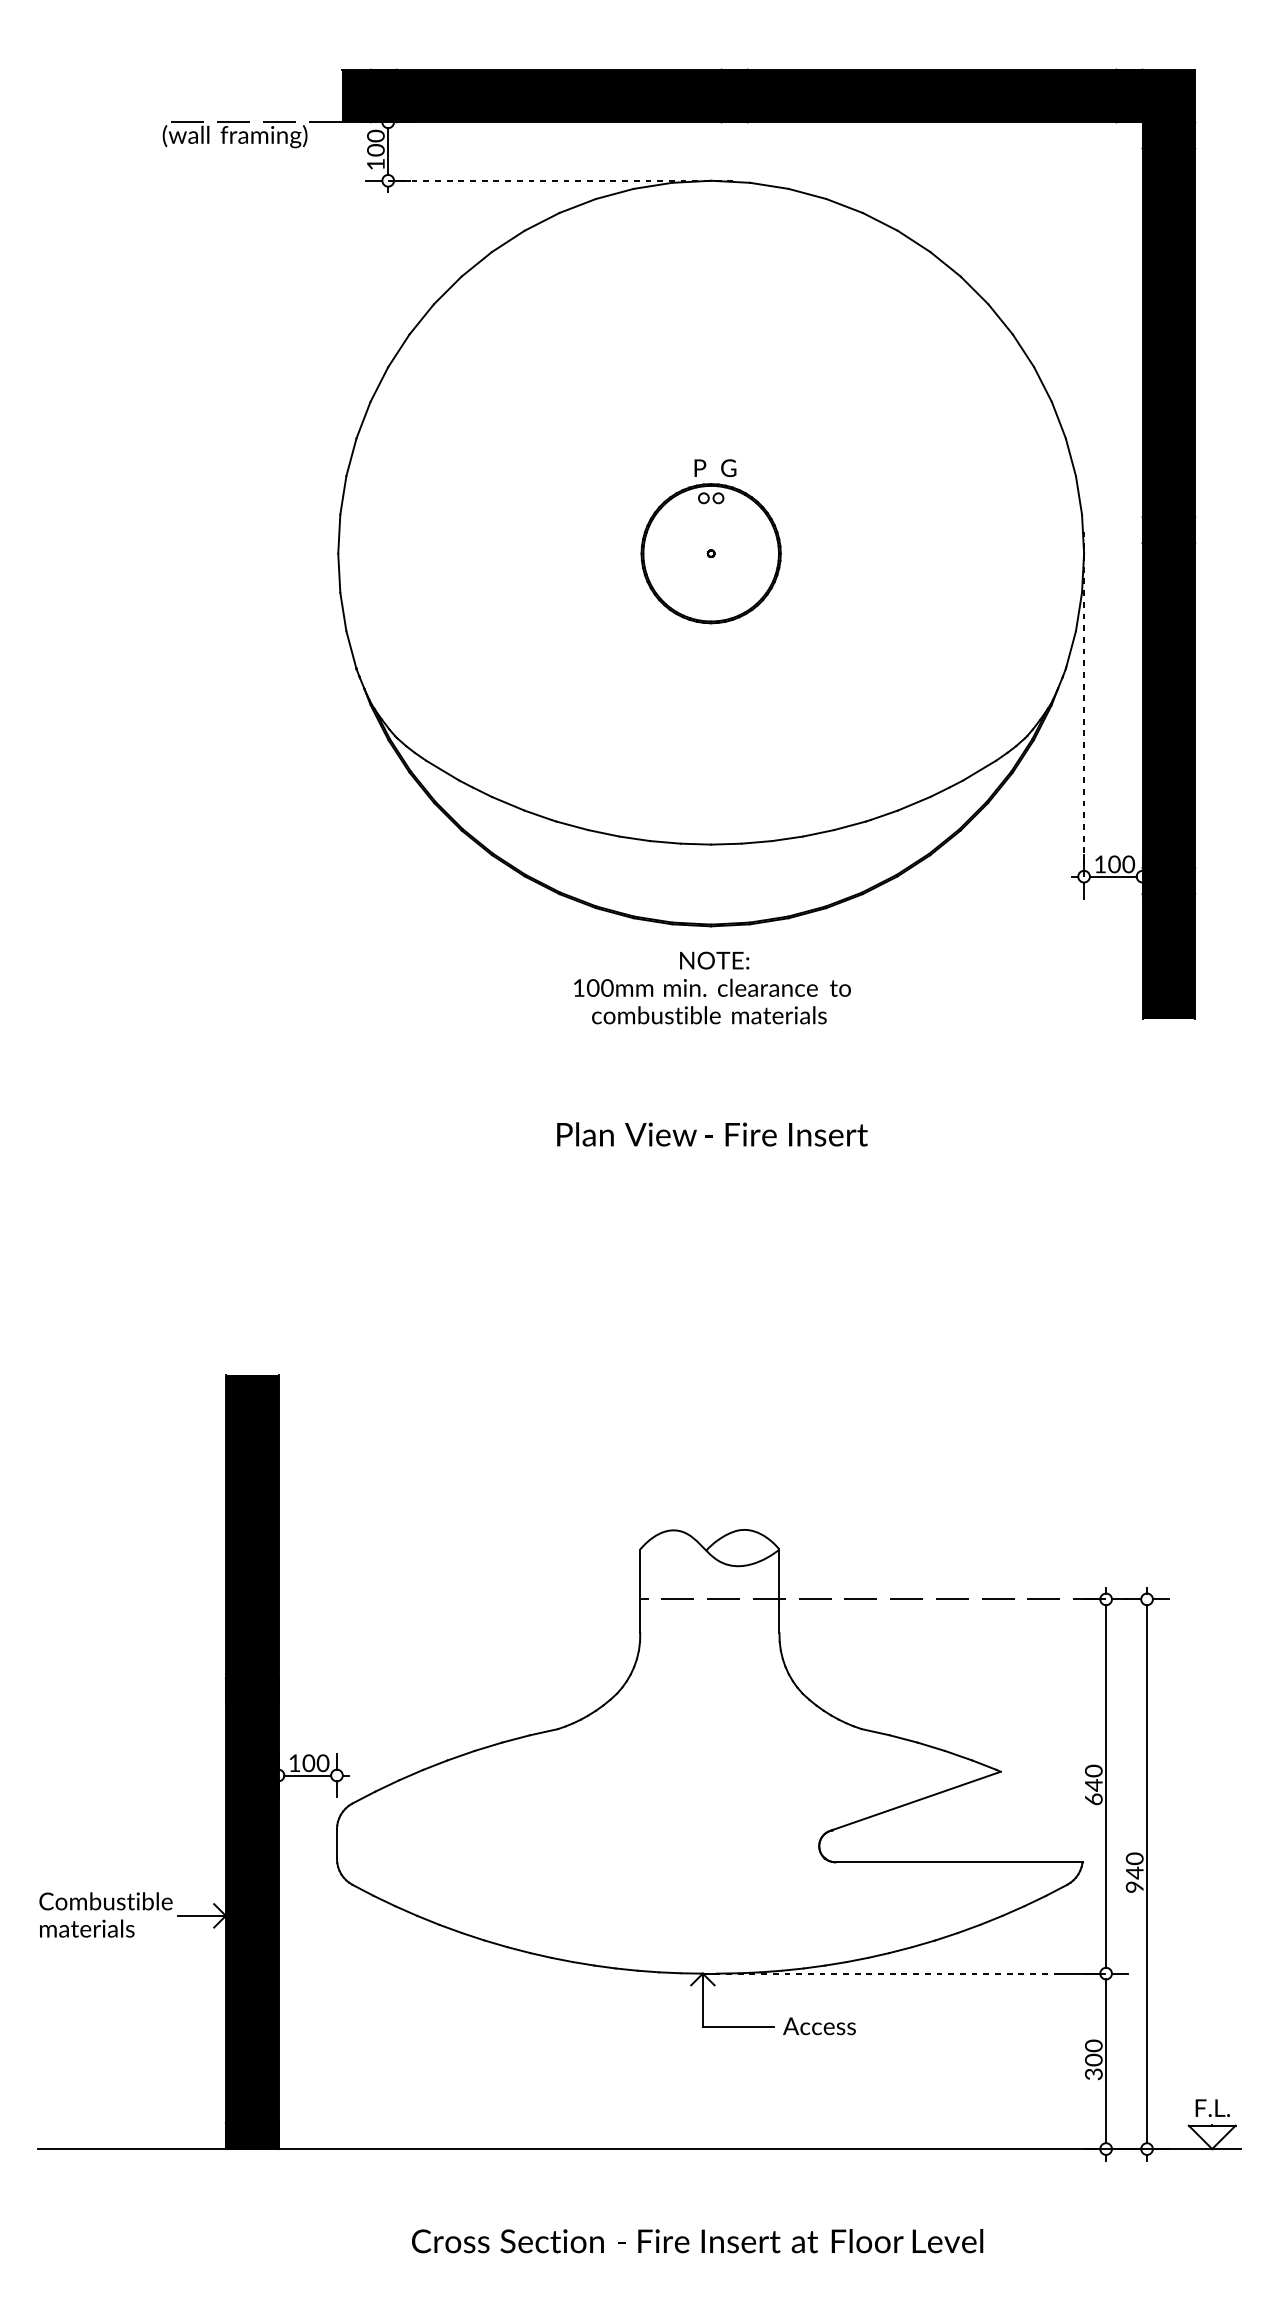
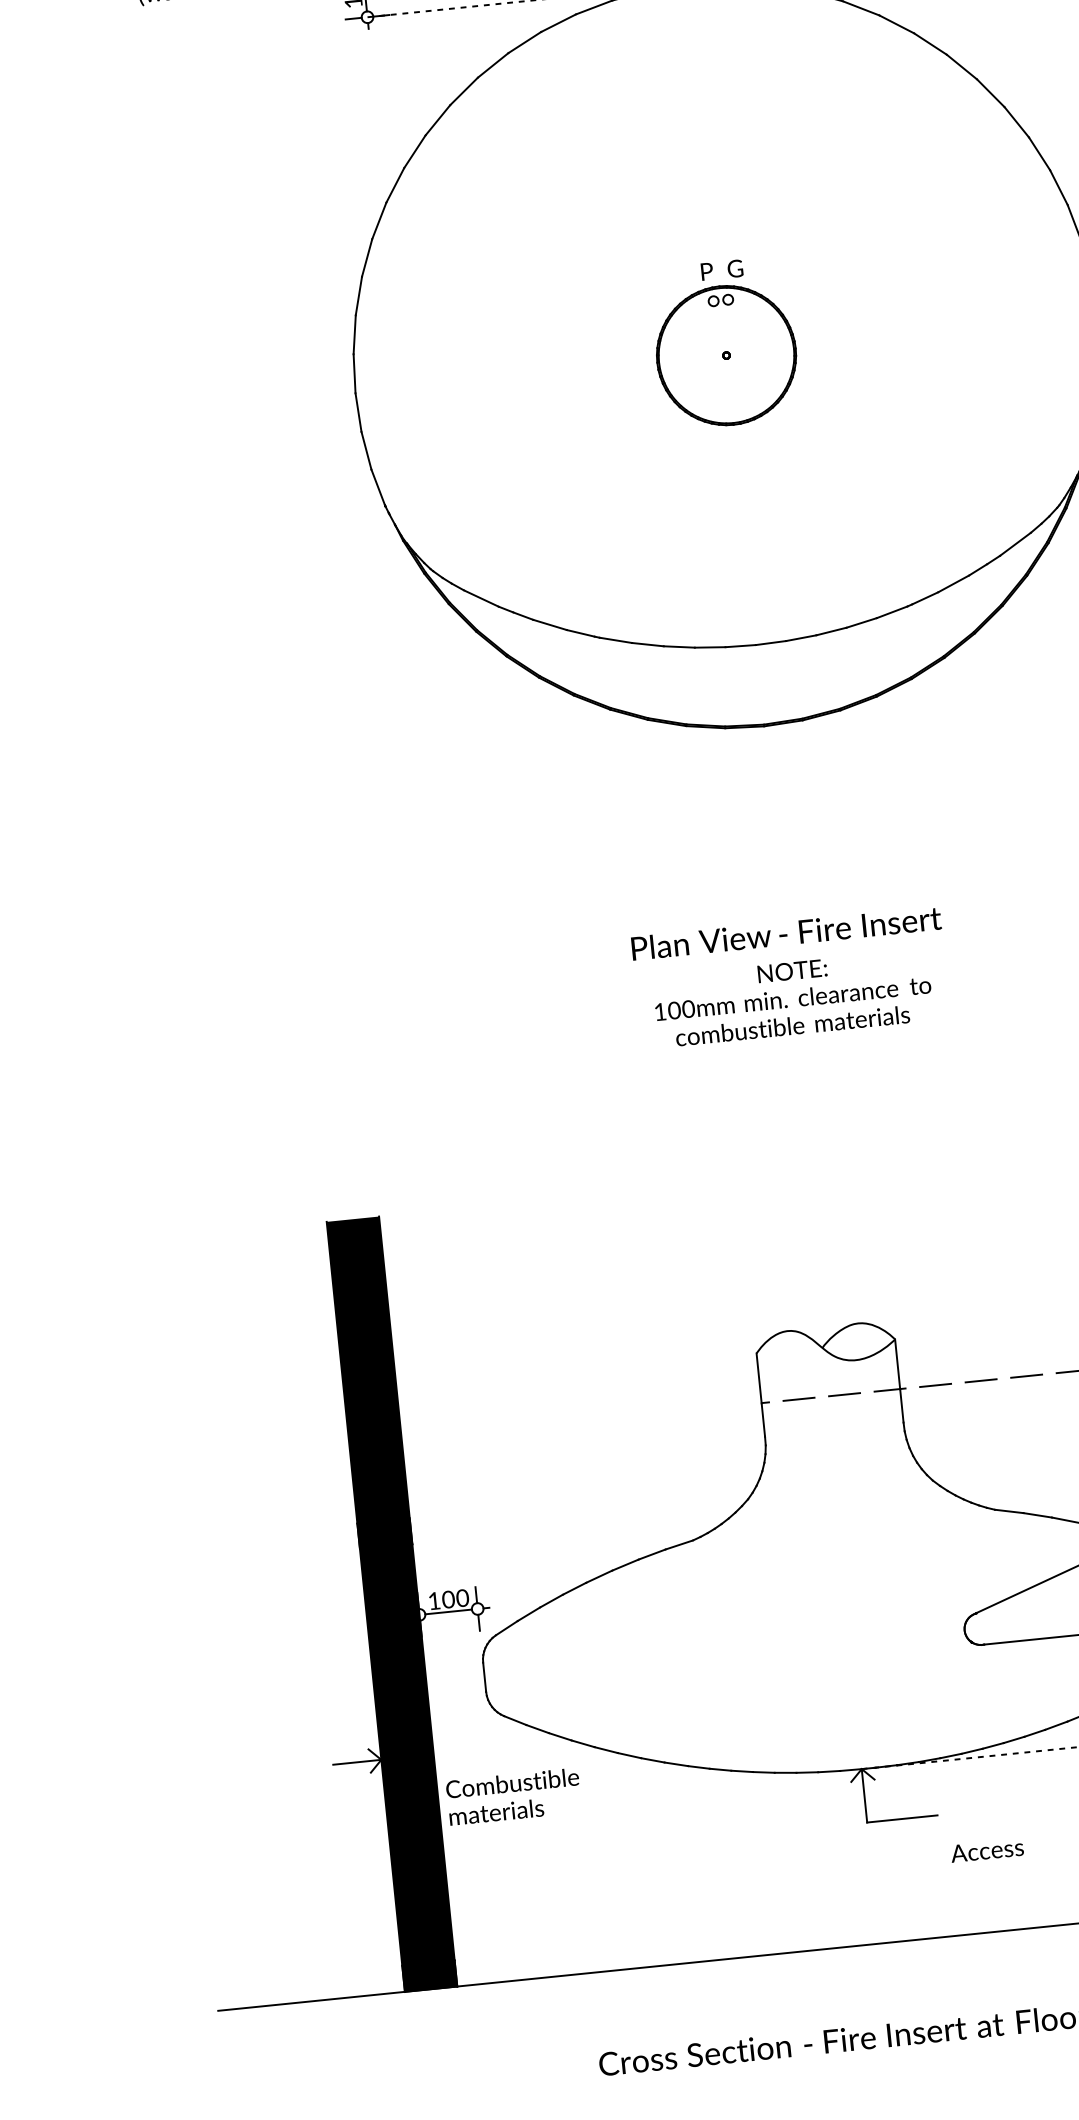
text: (712, 987) -> (793, 997), moved
text: (105, 1914) -> (513, 1796), moved
text: (819, 2026) -> (987, 1850), moved

